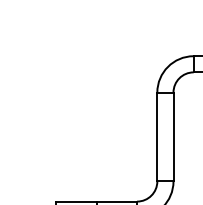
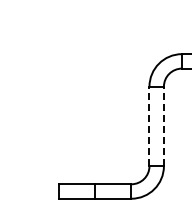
line: (157, 137) -> (149, 126), solid -> dashed
line: (173, 137) -> (163, 126), solid -> dashed

